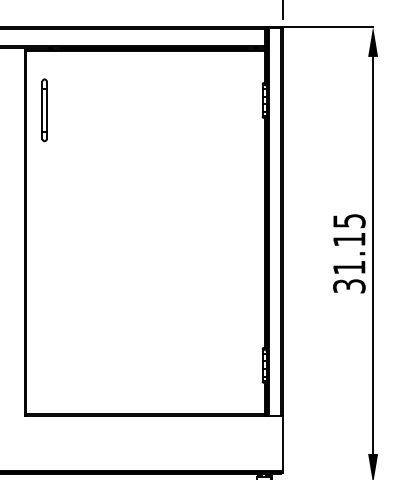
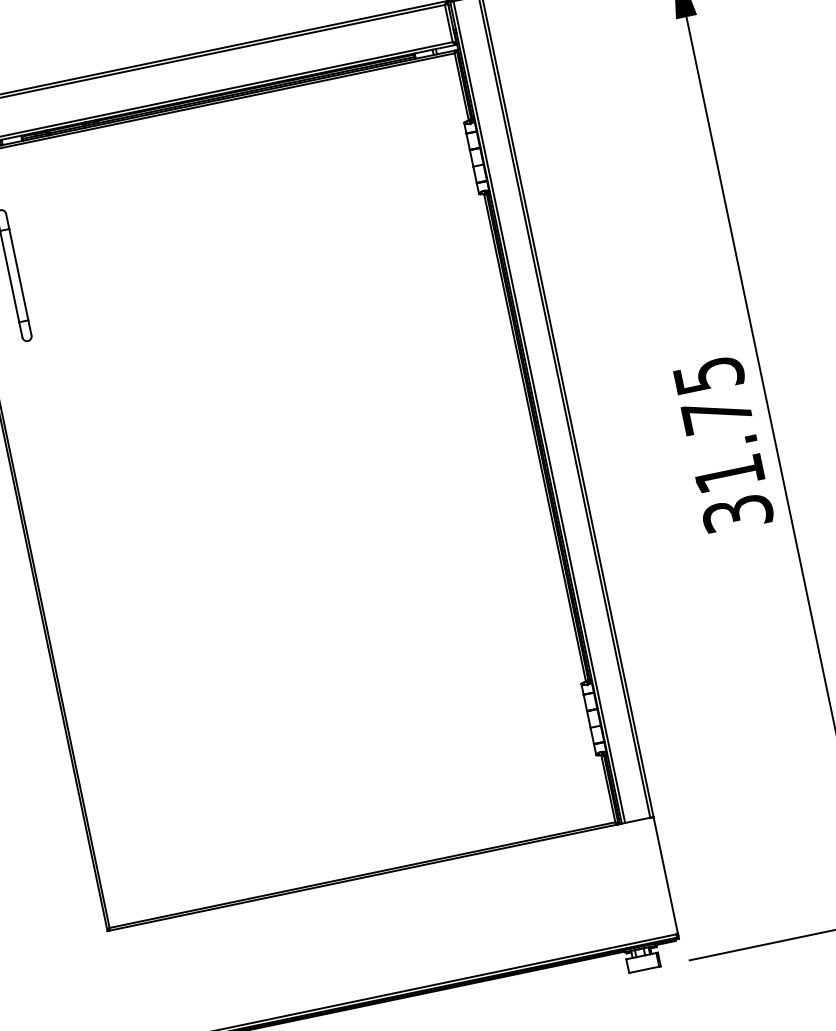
text: (349, 239) -> (717, 414), 31.15 -> 31.75

